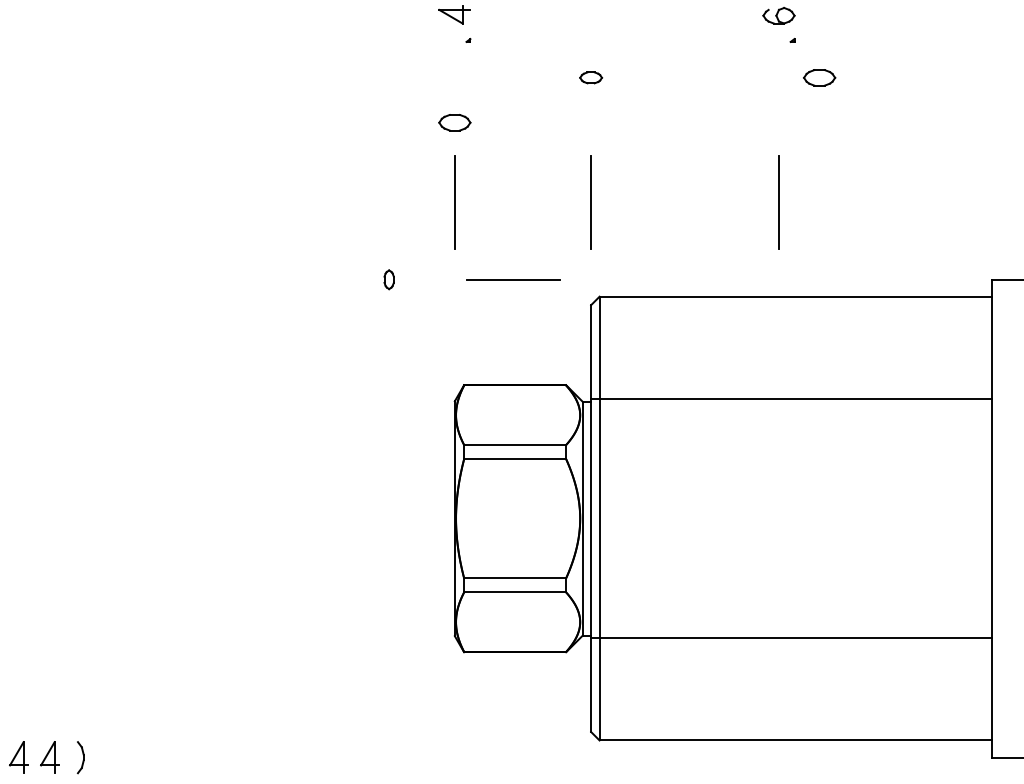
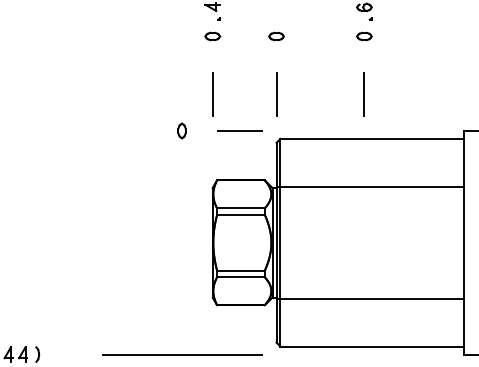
part: (591, 77) -> (276, 36), size x1.43
part: (819, 77) -> (364, 36), moved
part: (454, 122) -> (212, 36), moved
part: (388, 278) -> (181, 130), size x1.67
line: (388, 757) -> (181, 354), added

